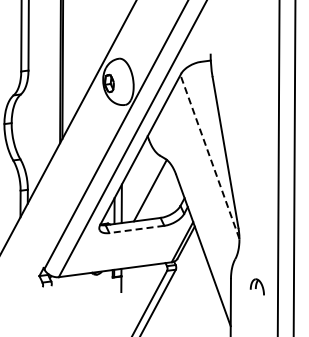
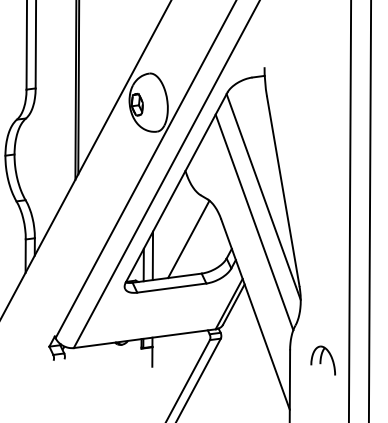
line: (209, 156) -> (263, 196), dashed -> solid
line: (202, 177) -> (254, 222), added
line: (136, 229) -> (171, 288), dashed -> solid
part: (257, 286) -> (323, 359), size x1.43

